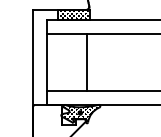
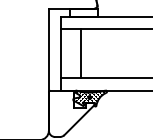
hatch: (74, 14) -> (84, 12), removed
line: (87, 62) -> (81, 53), moved

